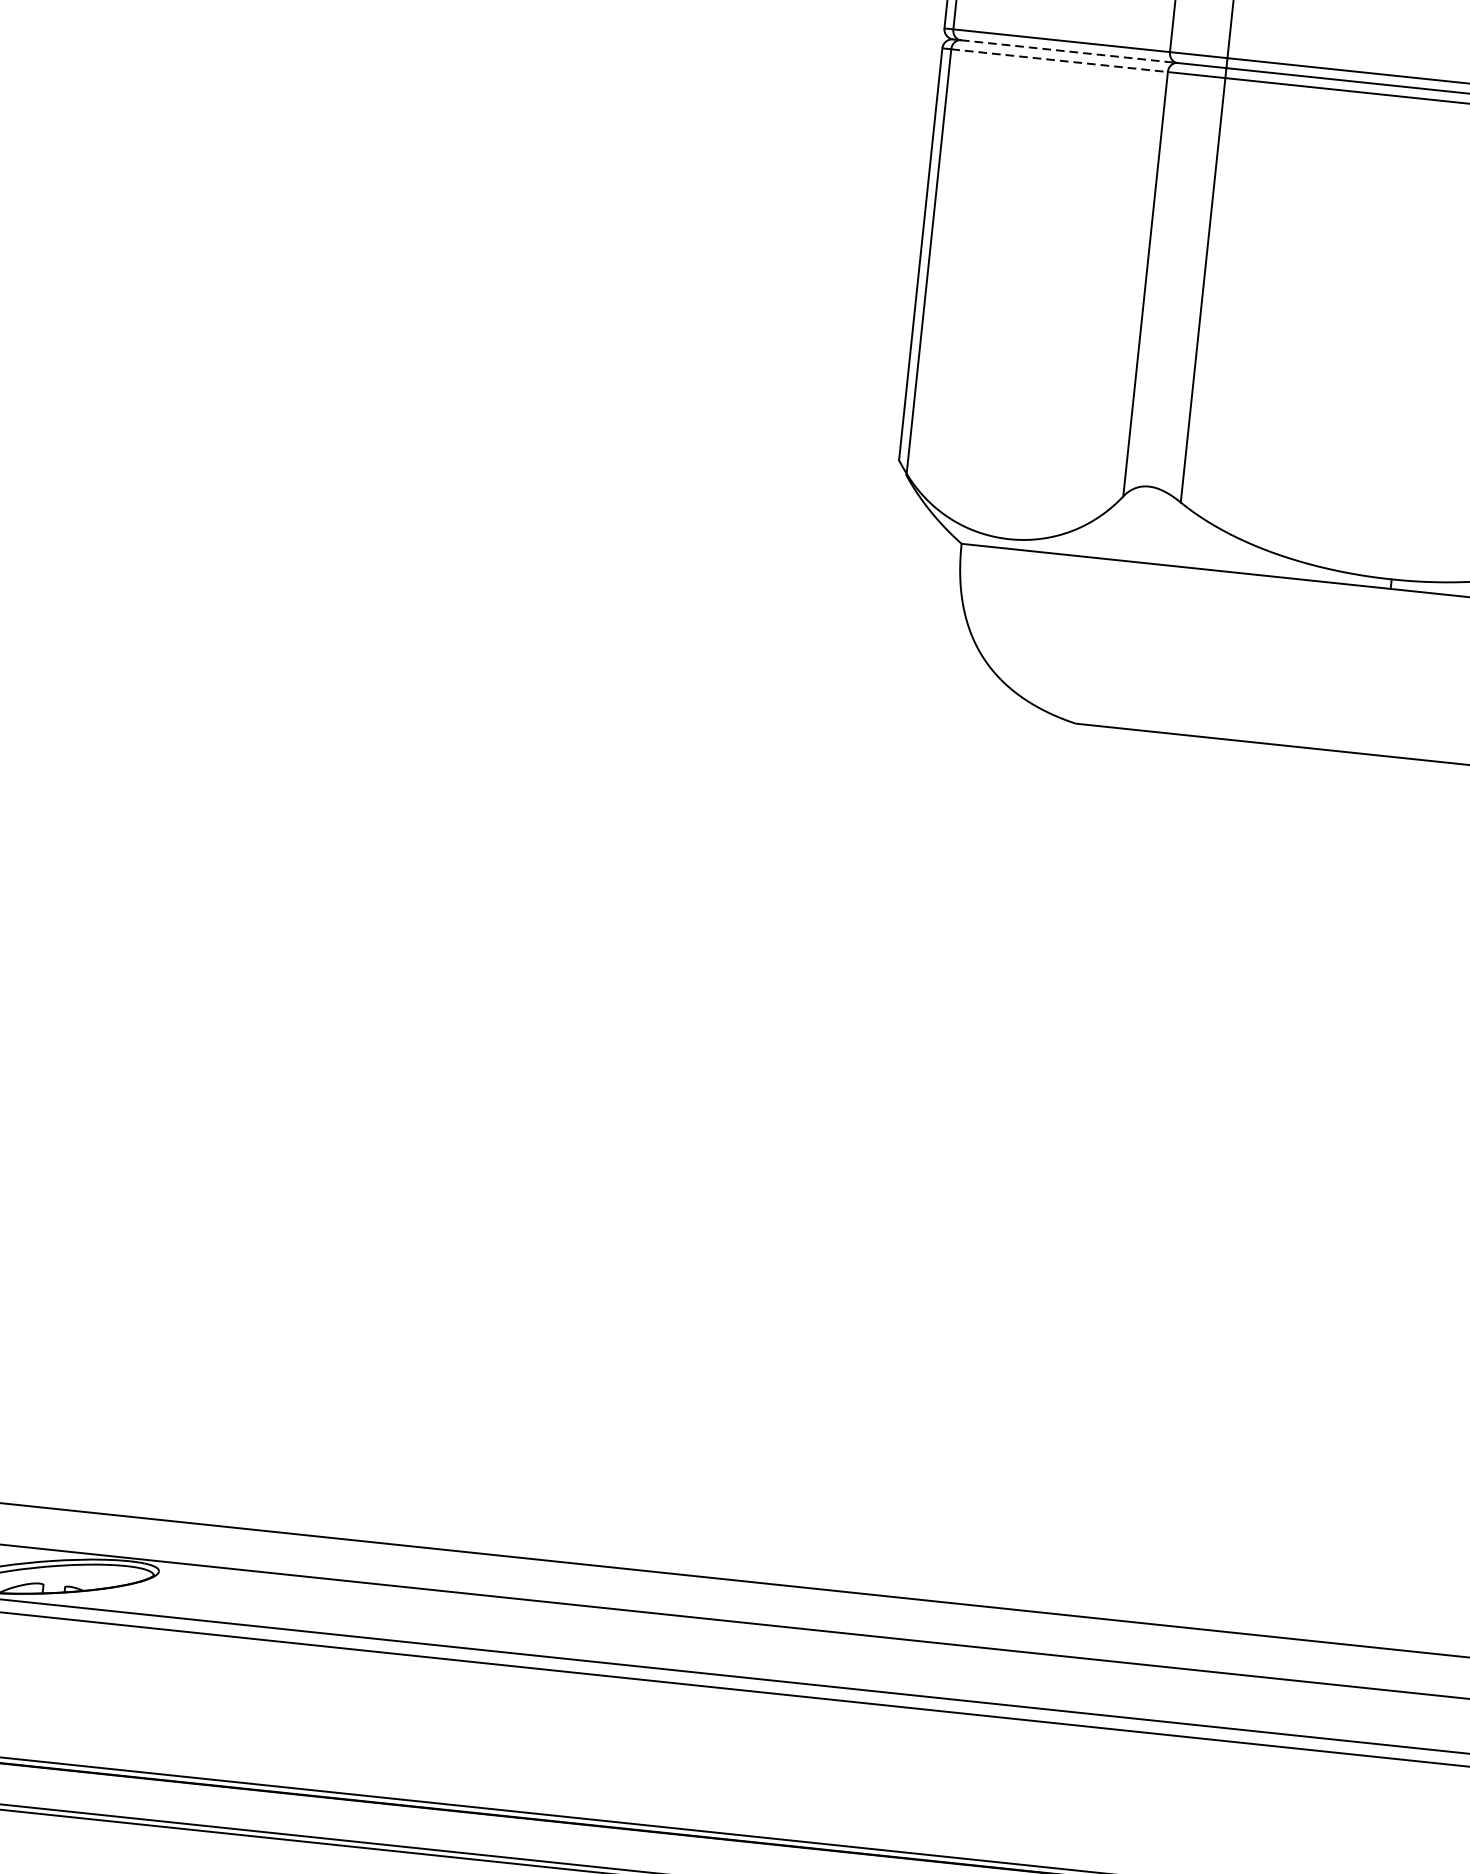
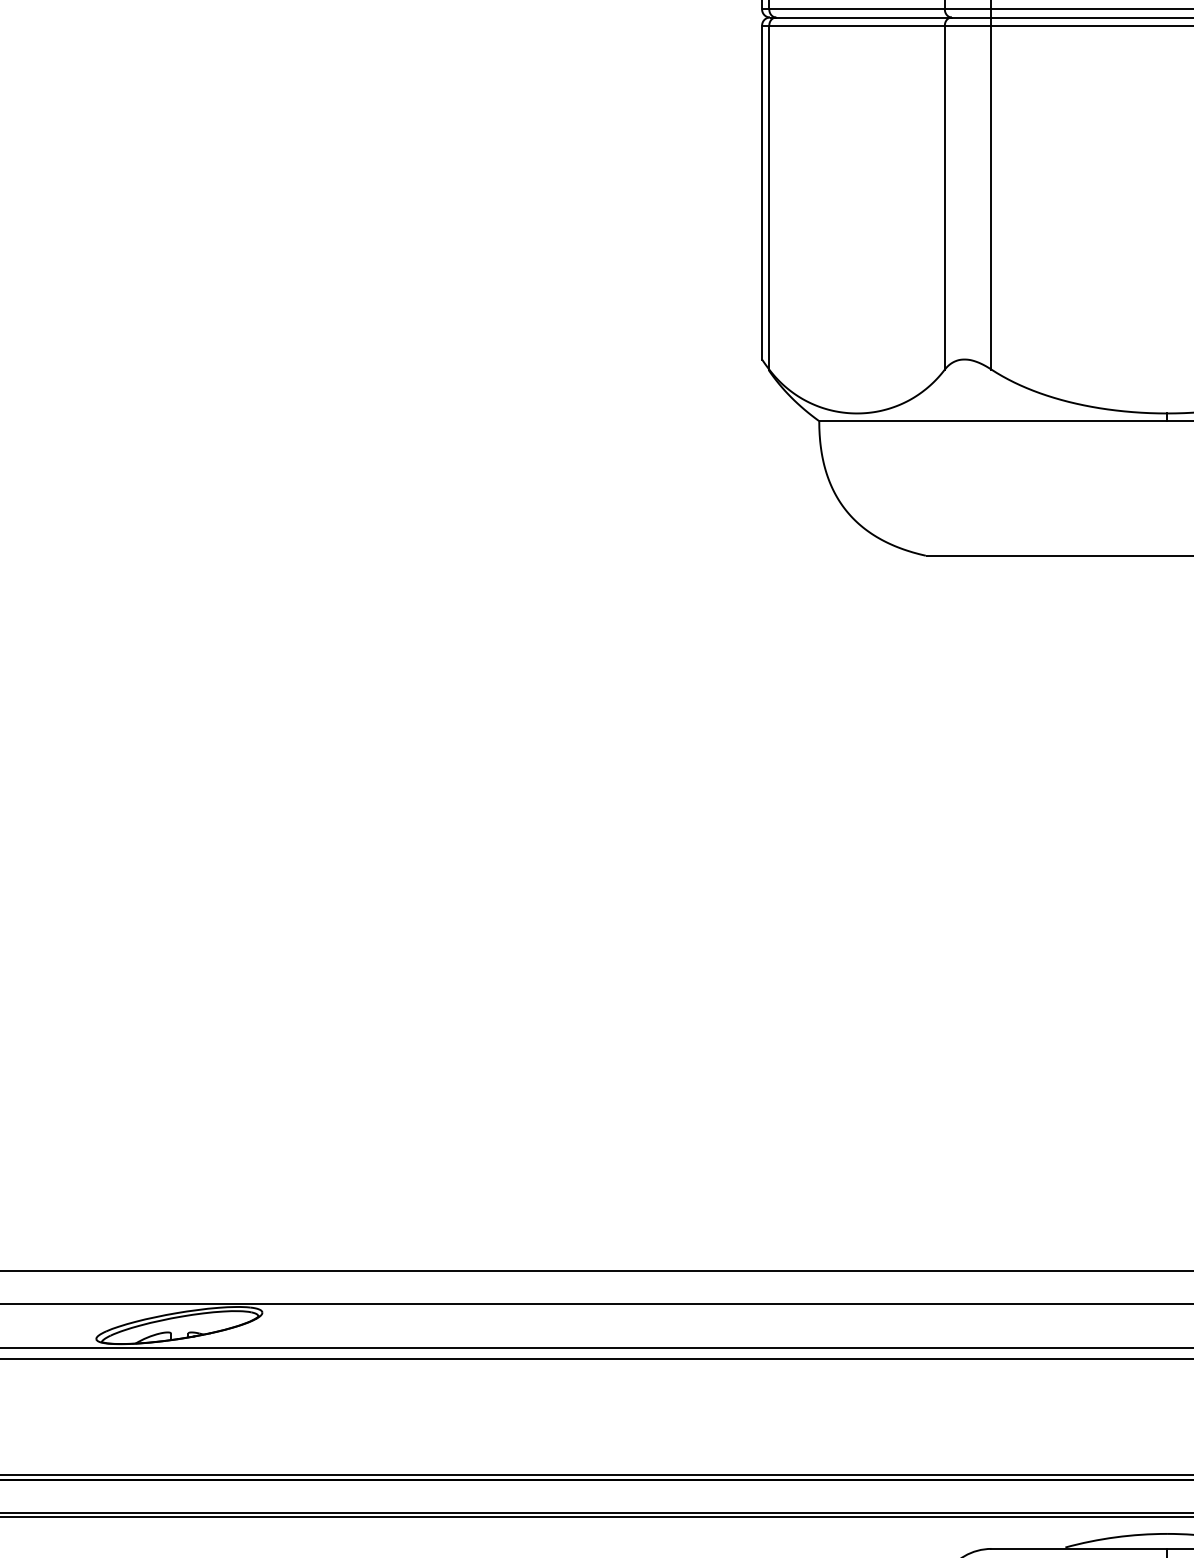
line: (1069, 51) -> (864, 17), dashed -> solid
line: (1060, 60) -> (857, 25), dashed -> solid

